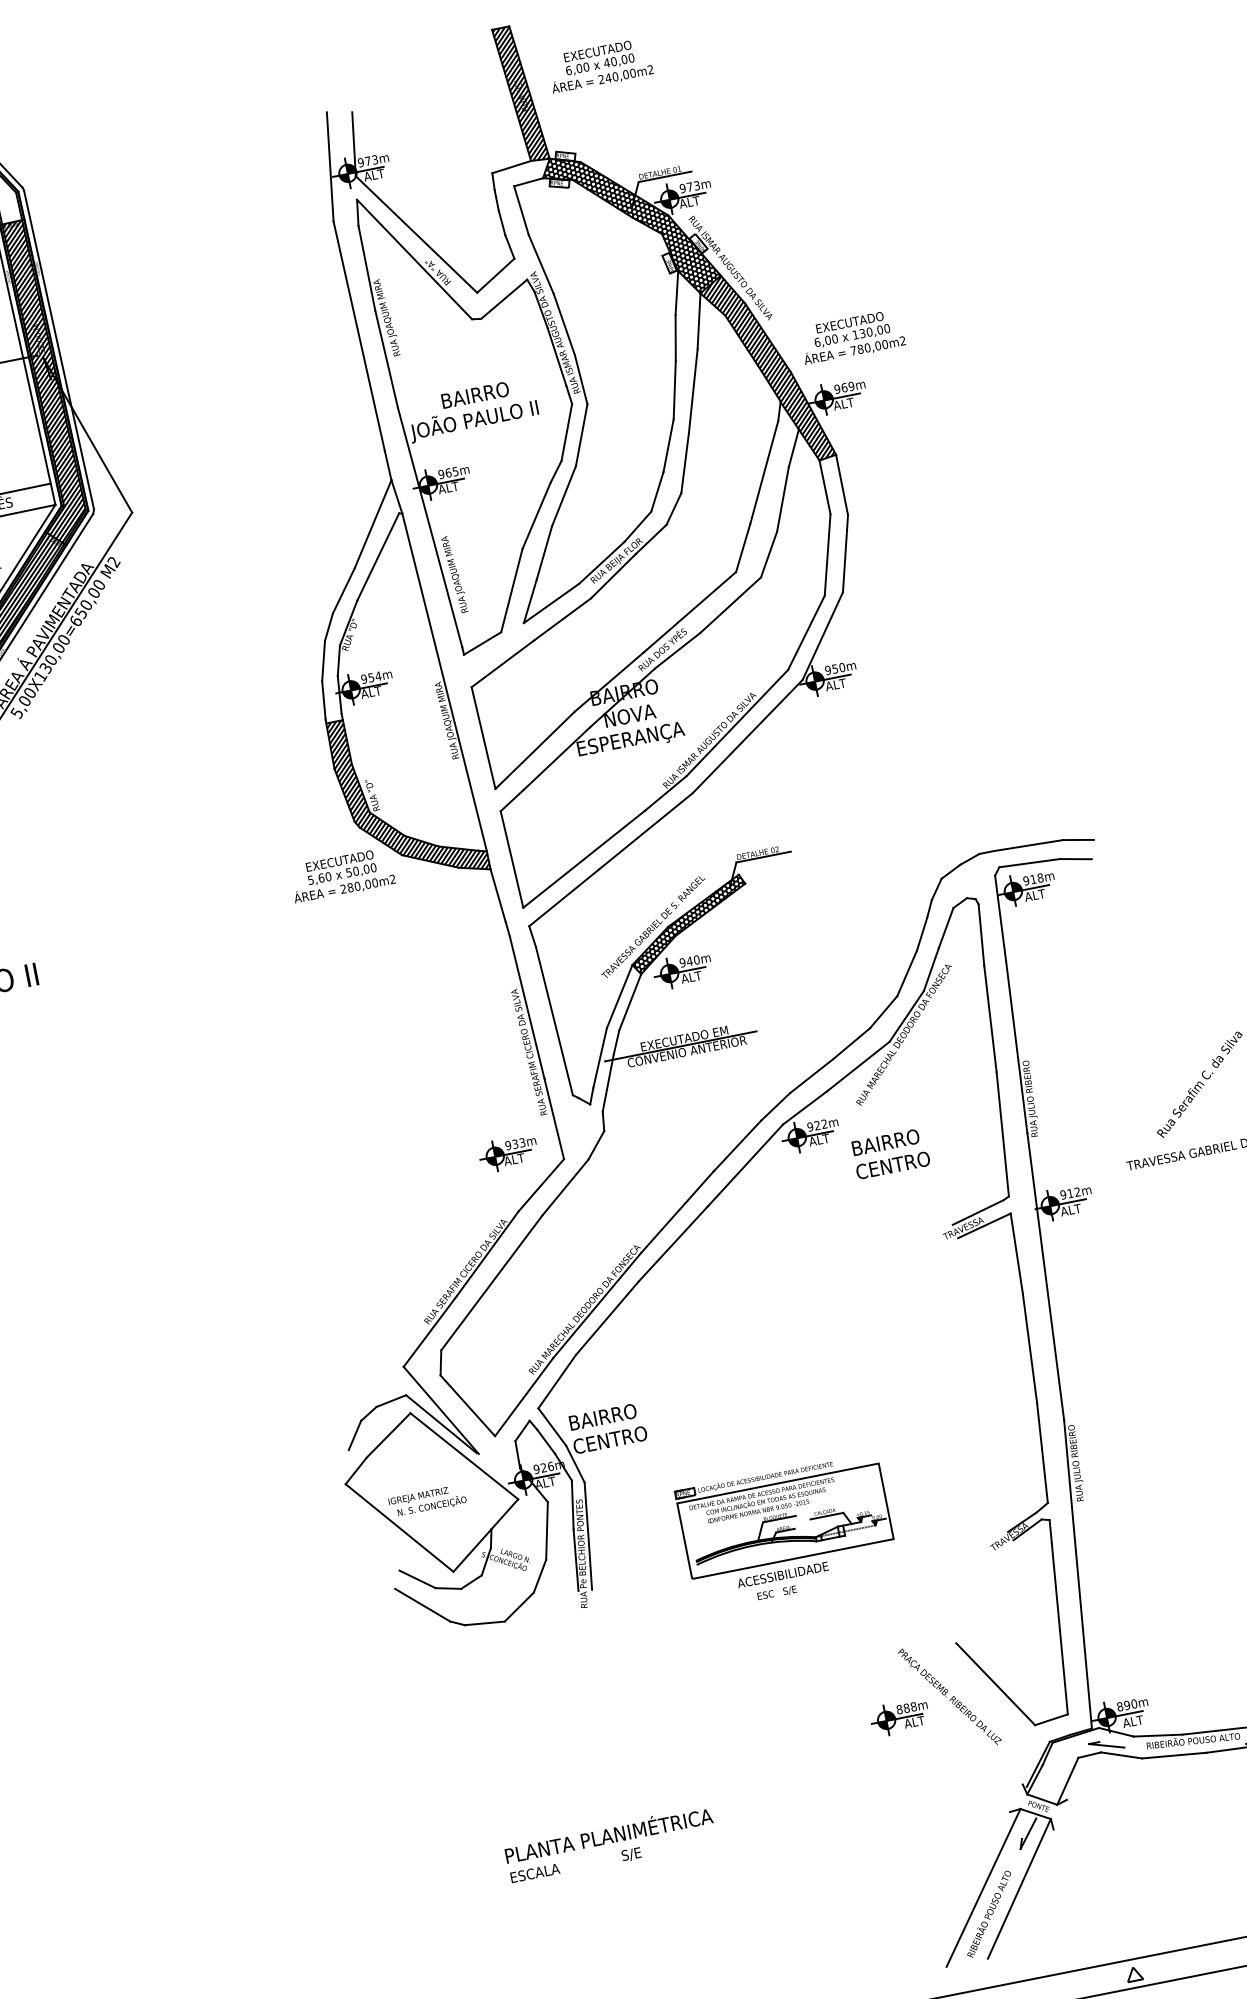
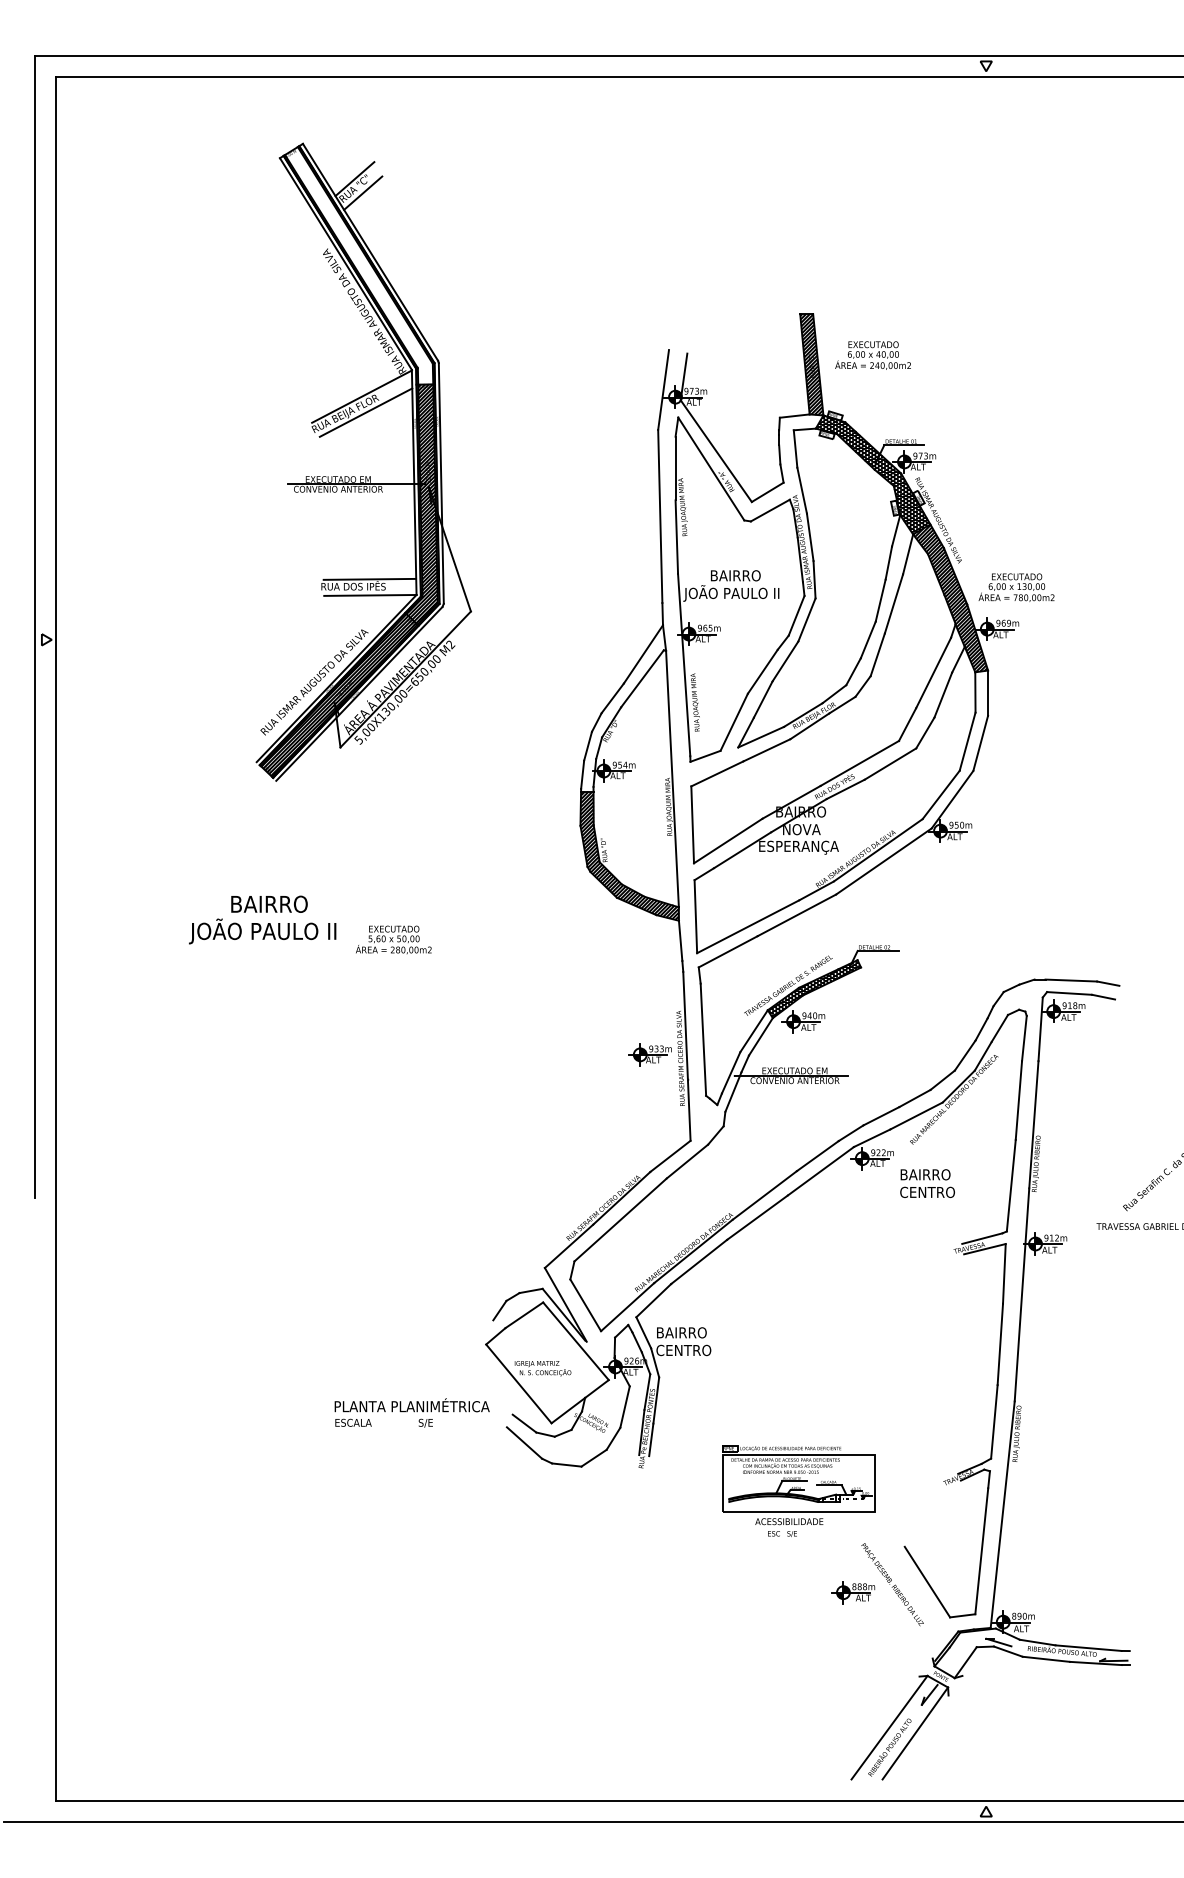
text: (341, 874) -> (393, 939), moved
part: (507, 1153) -> (649, 1054), moved
part: (786, 1531) -> (798, 1490), moved
text: (609, 1844) -> (411, 1412), moved

